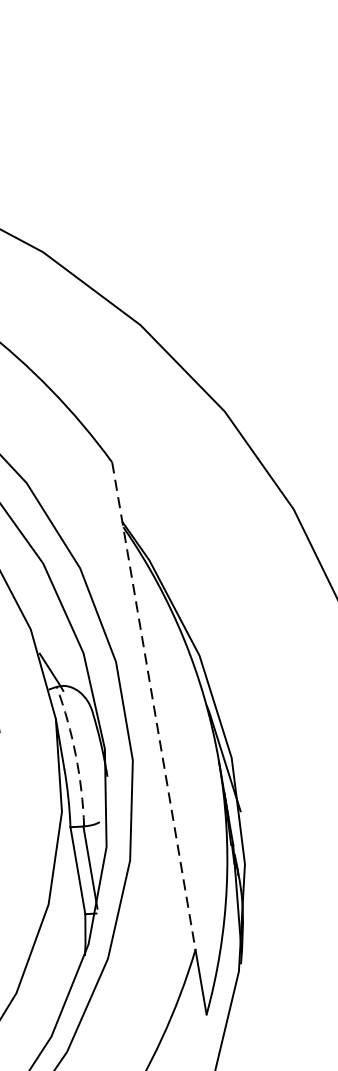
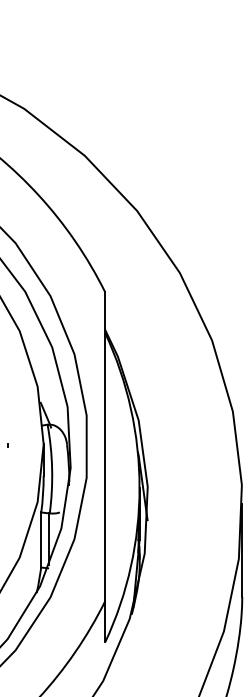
line: (154, 707) -> (105, 447), dashed -> solid
arc: (76, 756) -> (52, 469), dashed -> solid

